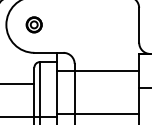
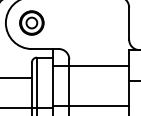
part: (33, 24) -> (31, 22), size x1.67

